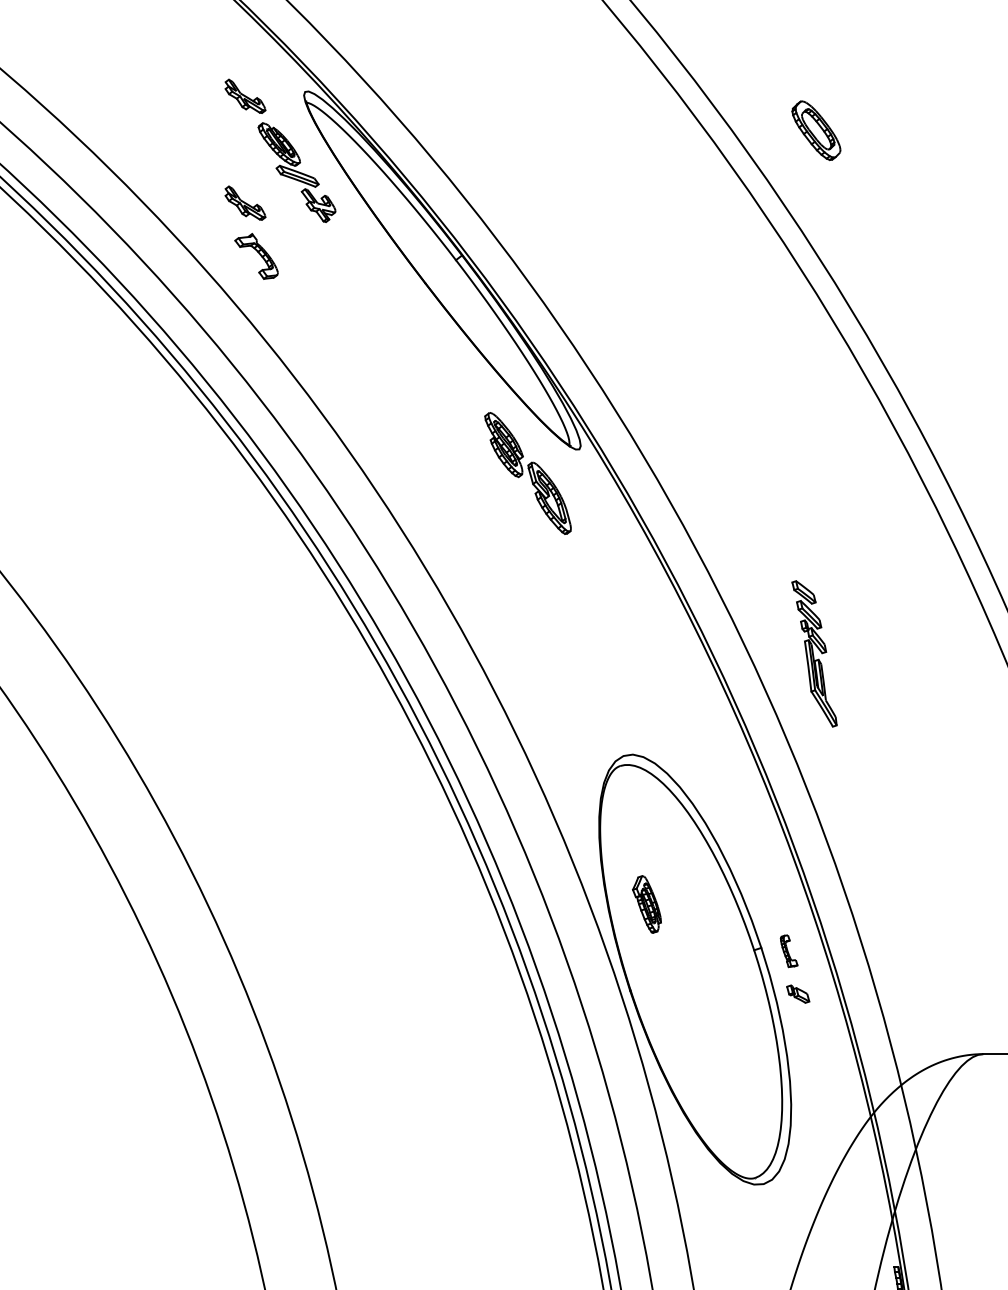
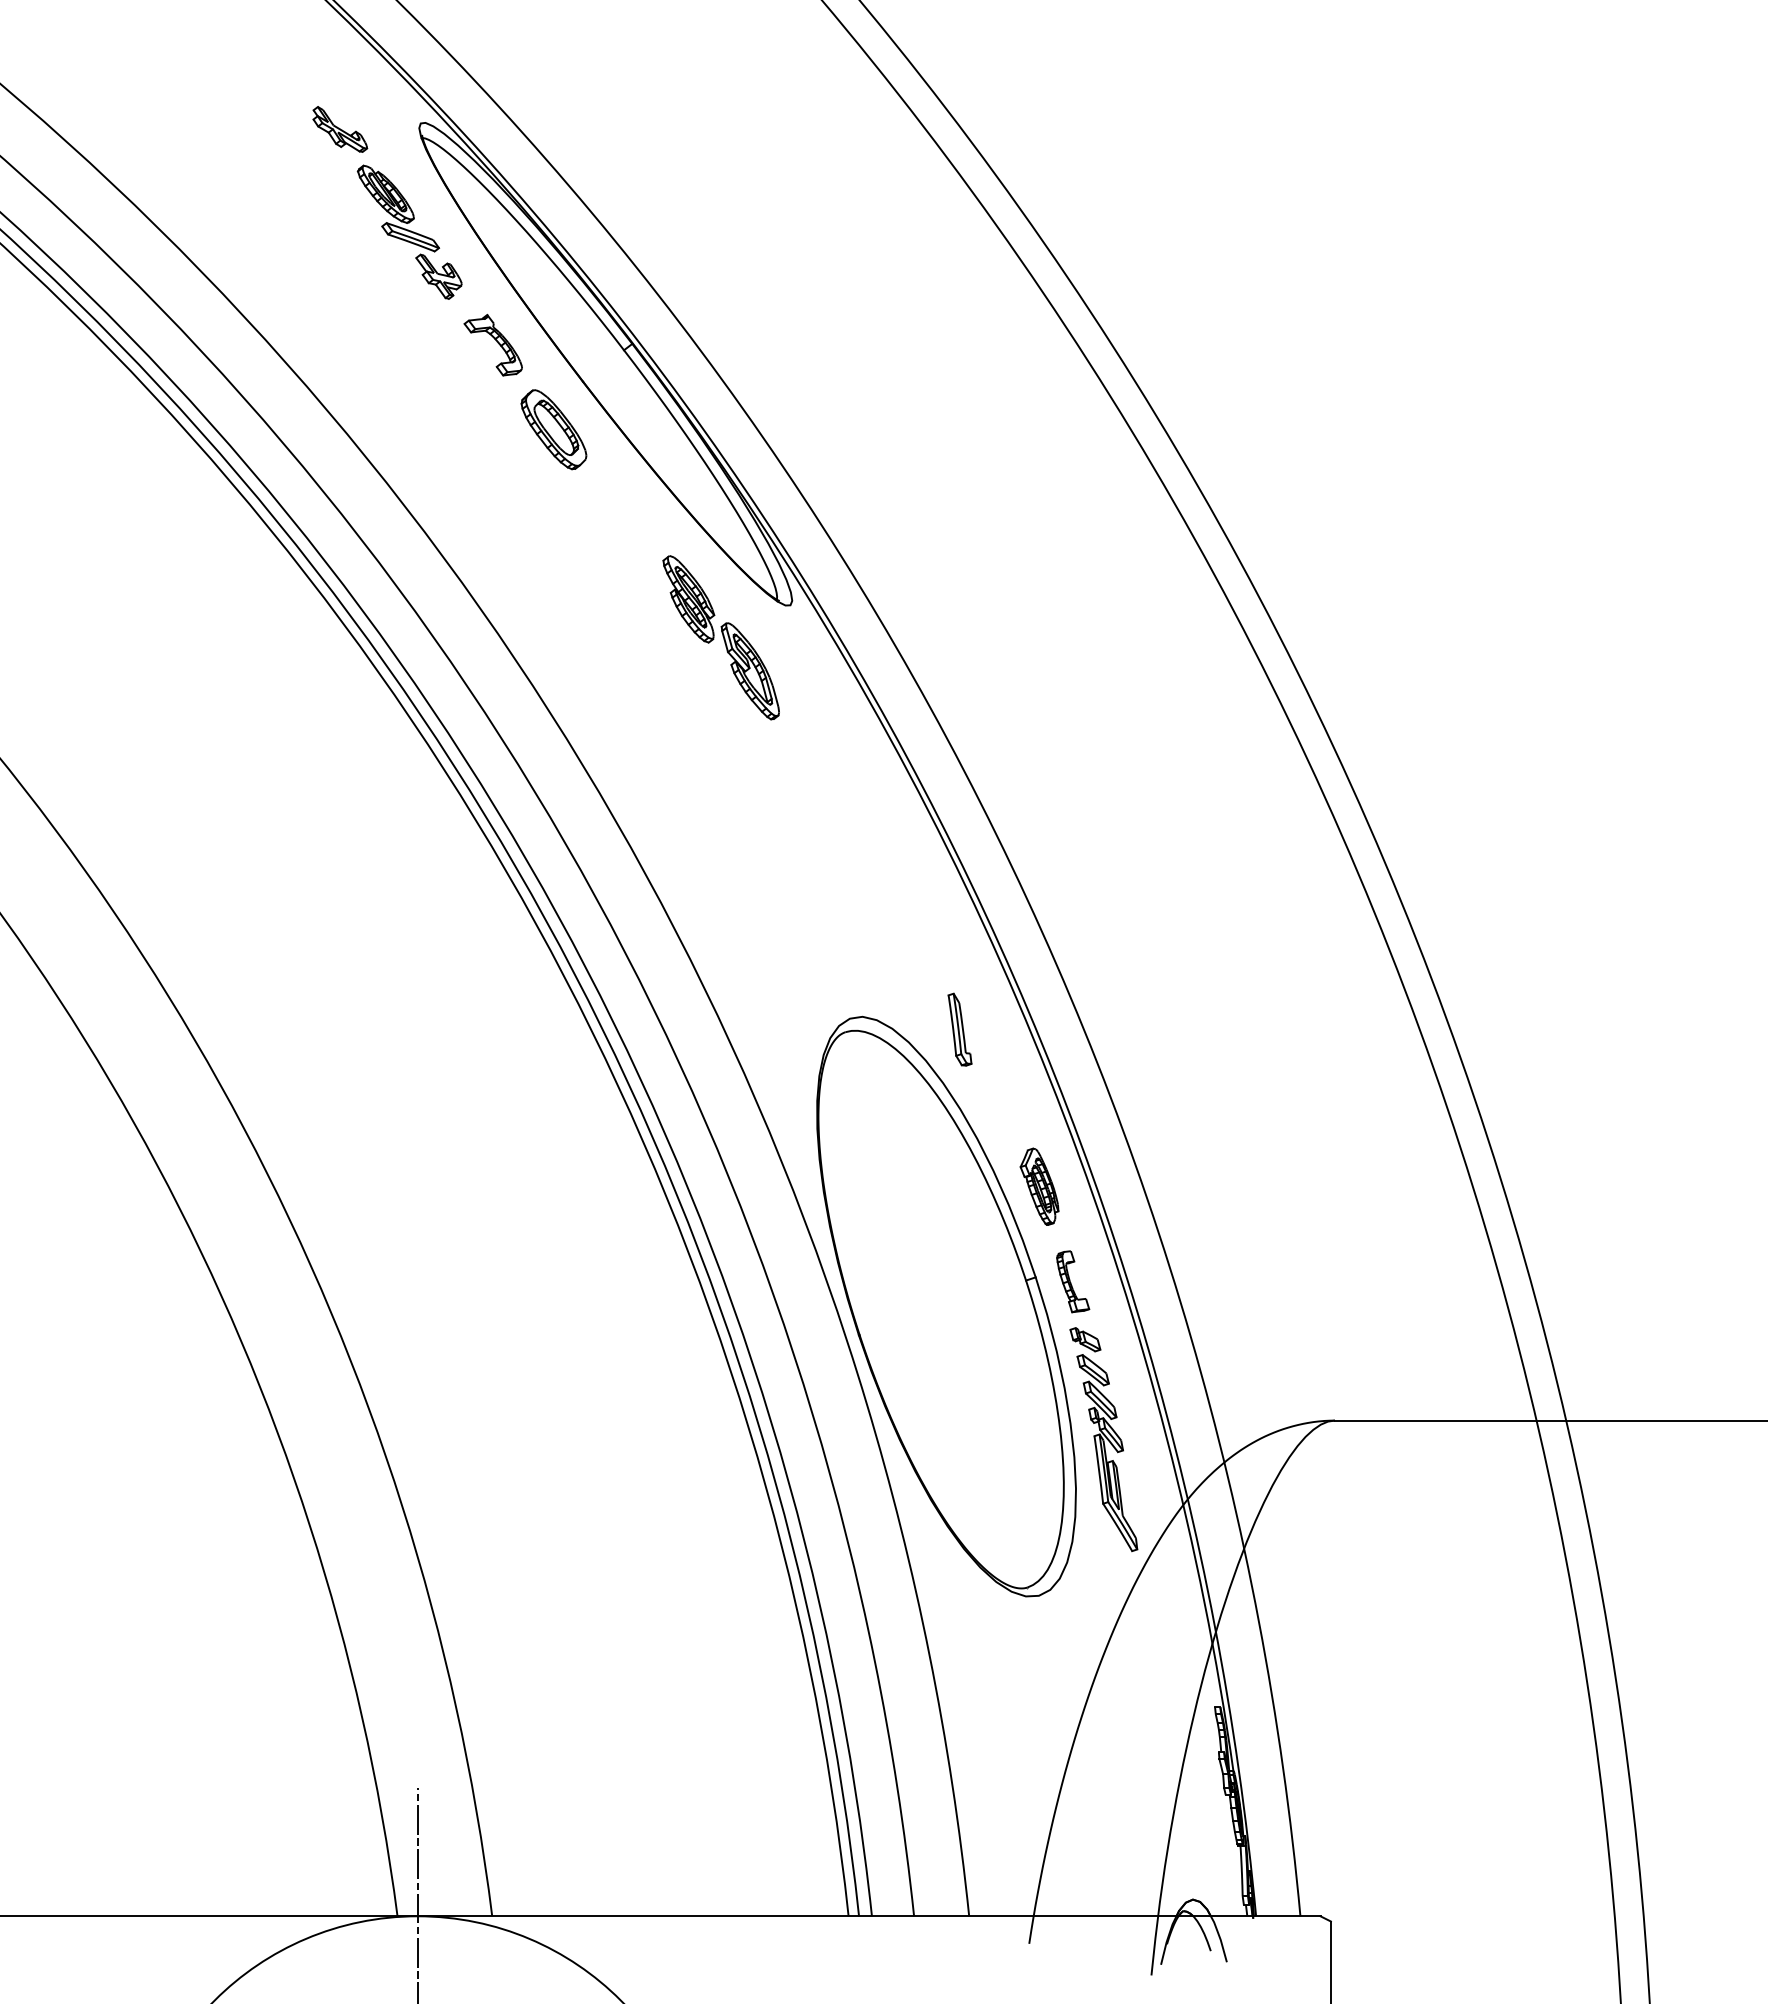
part: (816, 130) -> (553, 429), moved
part: (245, 203) -> (340, 273), removed
part: (256, 255) -> (492, 344), moved
part: (814, 654) -> (1107, 1453), moved
part: (704, 764) -> (959, 1029), added
part: (646, 904) -> (1039, 1186), moved
part: (789, 950) -> (1073, 1281), size x1.43

